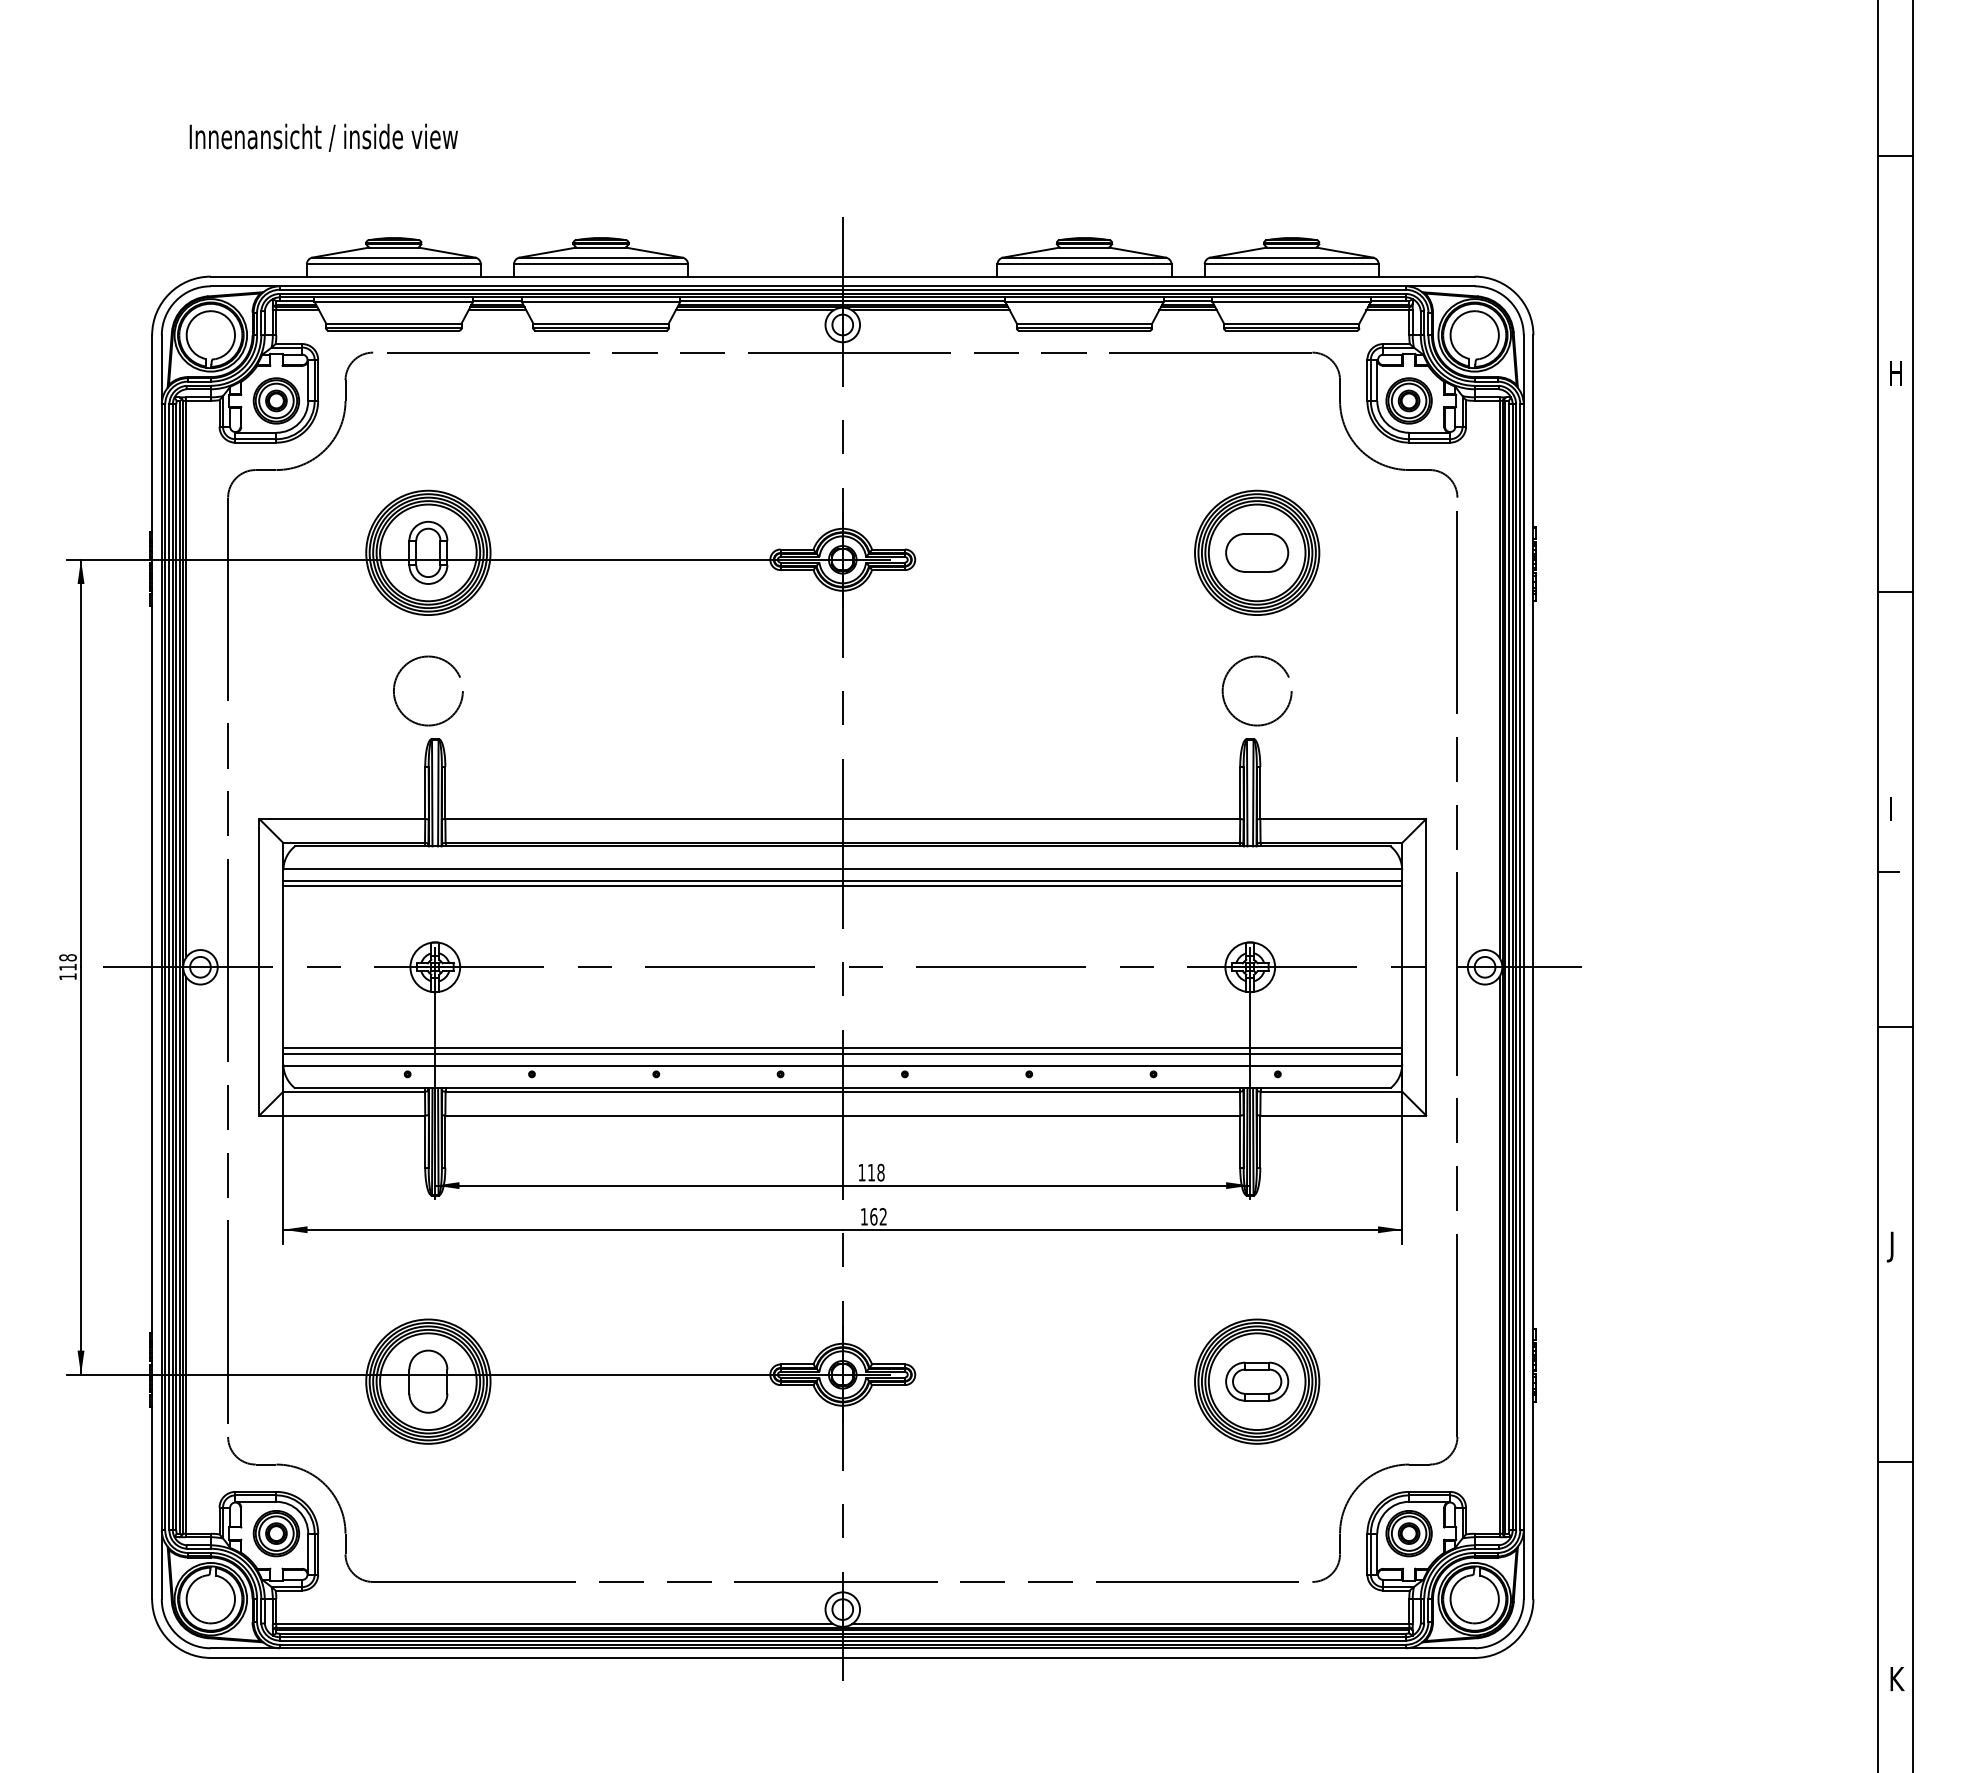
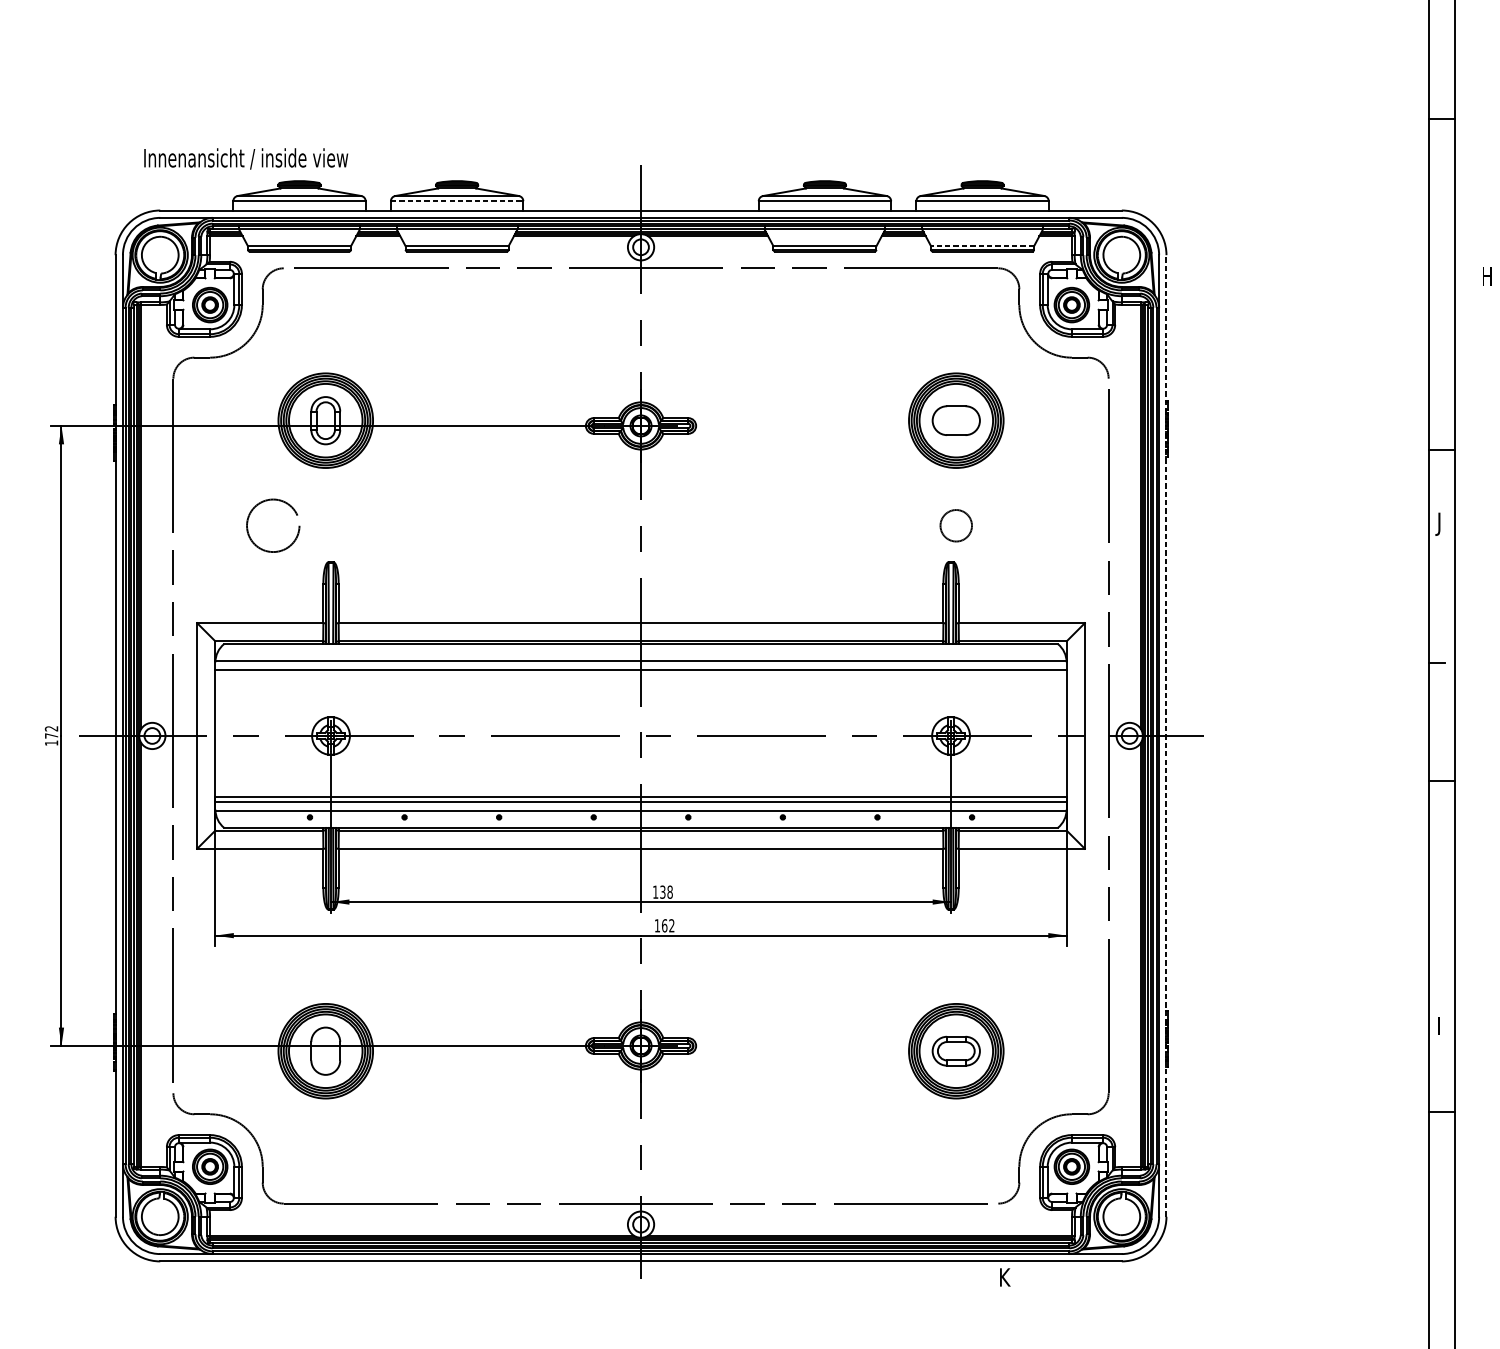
text: (323, 137) -> (245, 158), moved
line: (601, 264) -> (457, 201), solid -> dashed
line: (1291, 323) -> (982, 246), solid -> dashed
text: (1895, 373) -> (1486, 276), moved
circle: (428, 690) -> (273, 525), moved
circle: (1256, 690) -> (955, 525), size x0.6
text: (1890, 808) -> (1438, 1025), moved
line: (842, 886) -> (640, 674), removed
text: (67, 962) -> (51, 732), 118 -> 172
line: (1533, 967) -> (1166, 736), solid -> dashed
text: (871, 1172) -> (662, 892), 118 -> 138
text: (1889, 1246) -> (1437, 523), moved
text: (1897, 1678) -> (1005, 1277), moved

